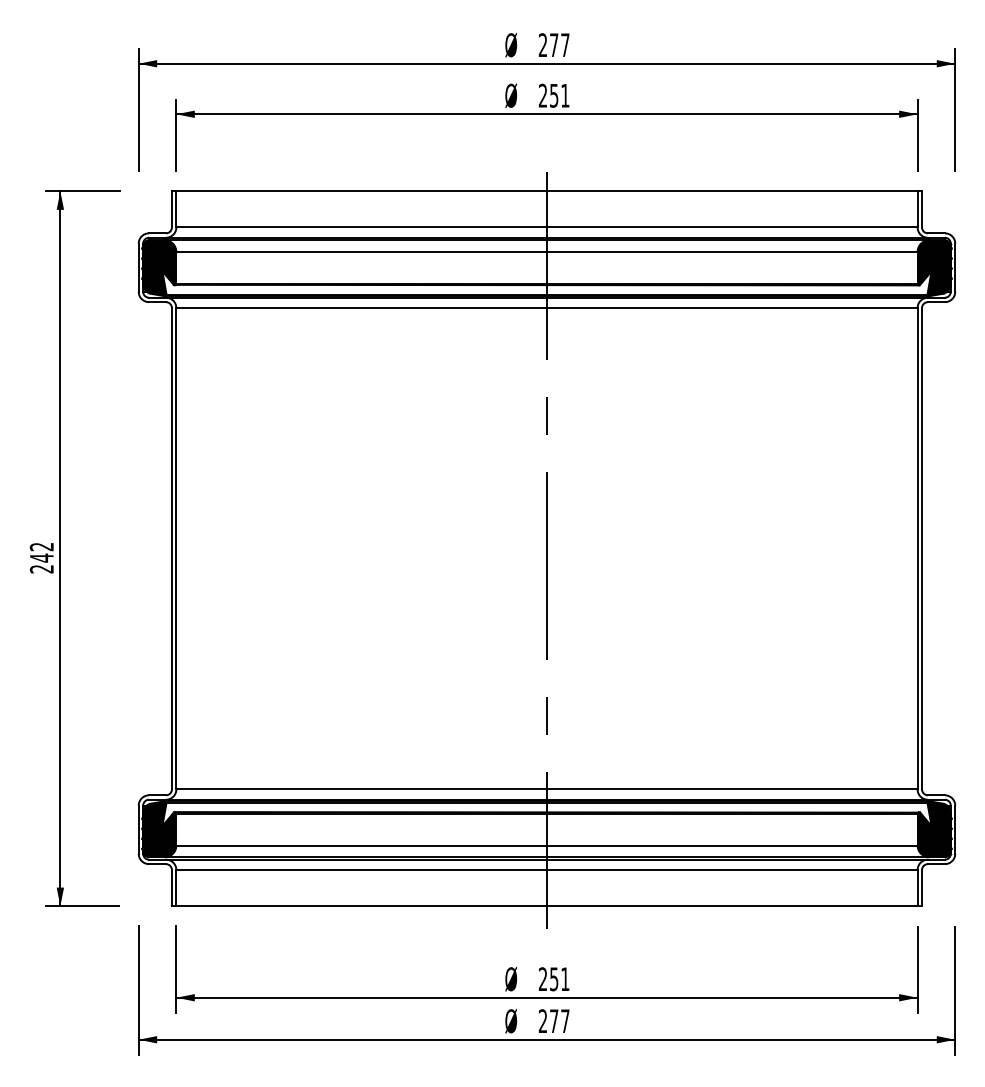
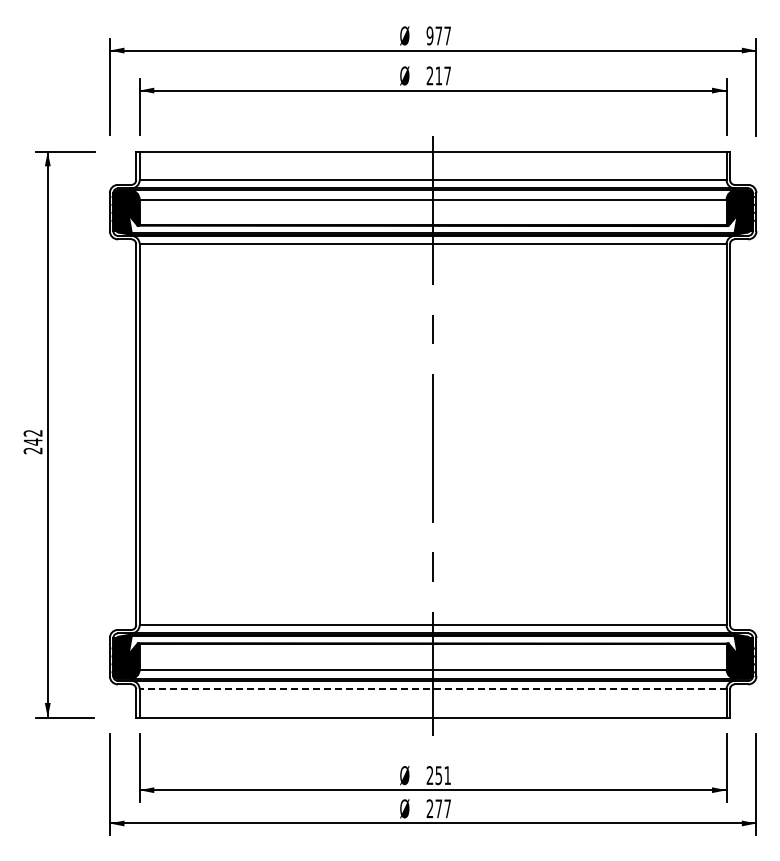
text: (542, 44) -> (429, 35), 277 -> 977
text: (558, 95) -> (442, 75), 251 -> 217
line: (546, 870) -> (432, 689), solid -> dashed

